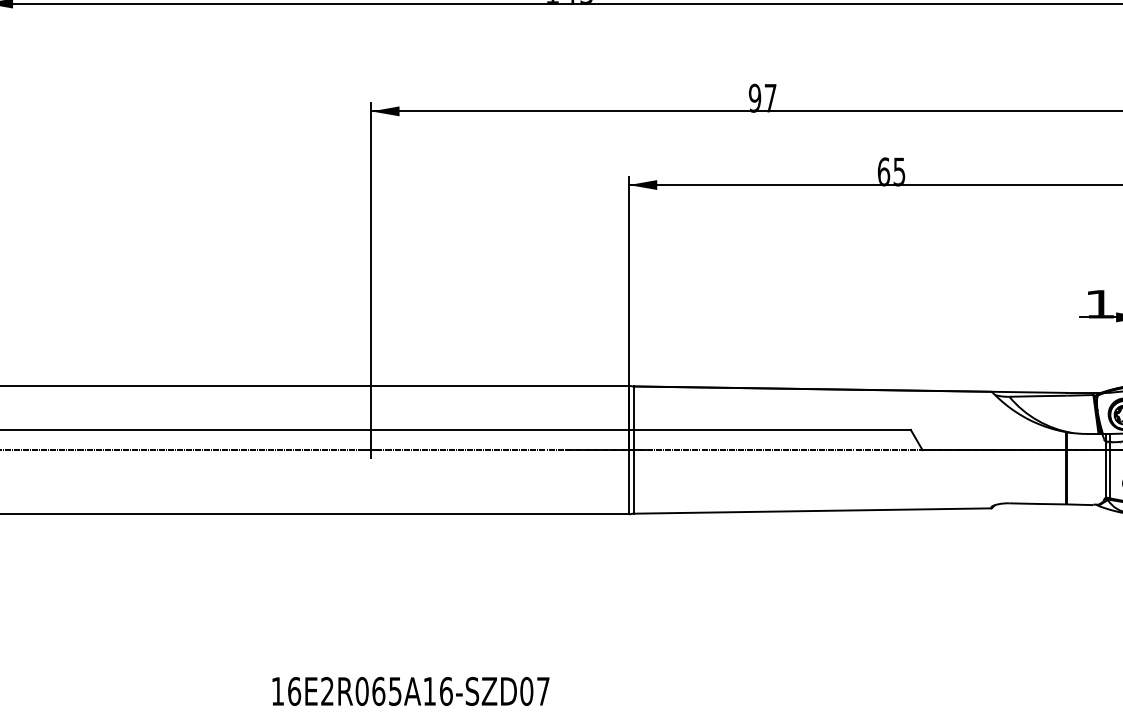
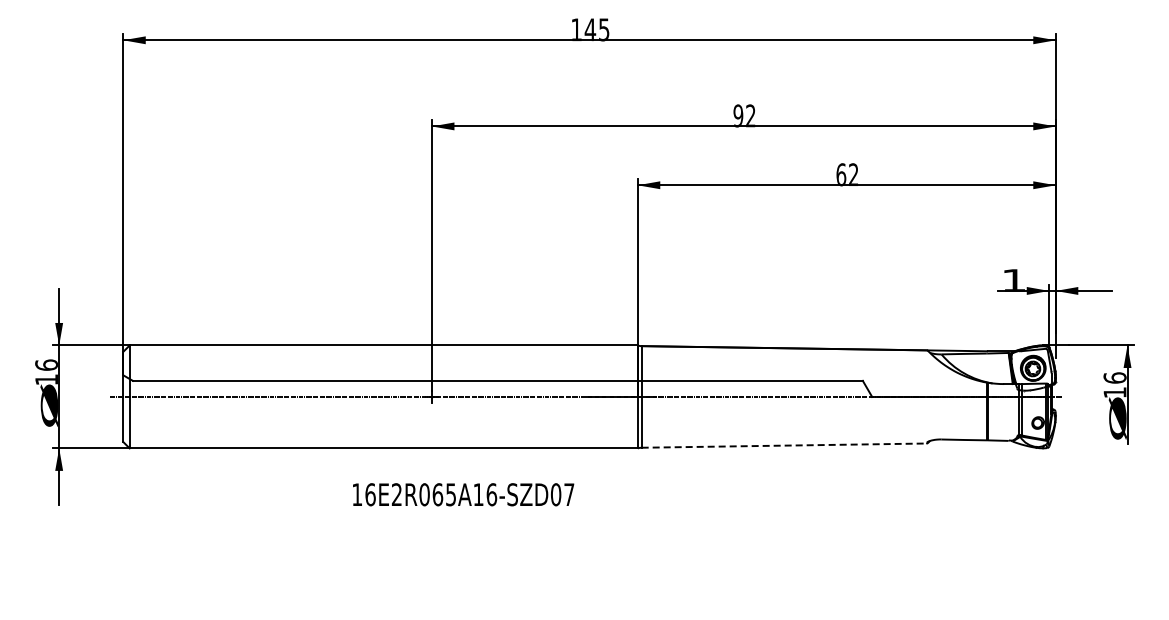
text: (770, 97) -> (750, 115), 97 -> 92
text: (899, 171) -> (853, 174), 65 -> 62
line: (812, 510) -> (784, 445), solid -> dashed
text: (410, 691) -> (463, 494), moved

